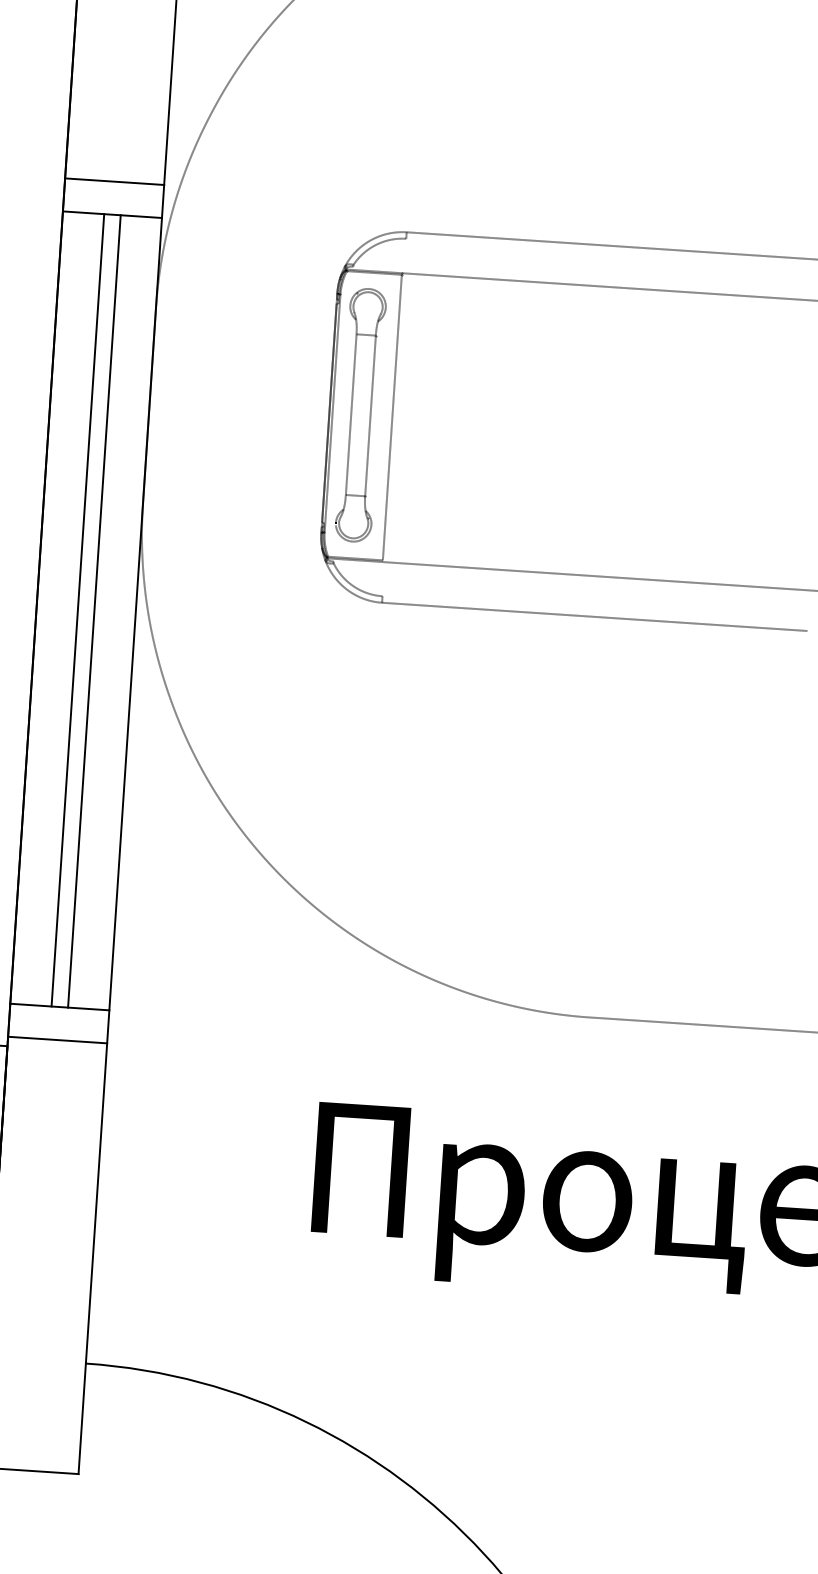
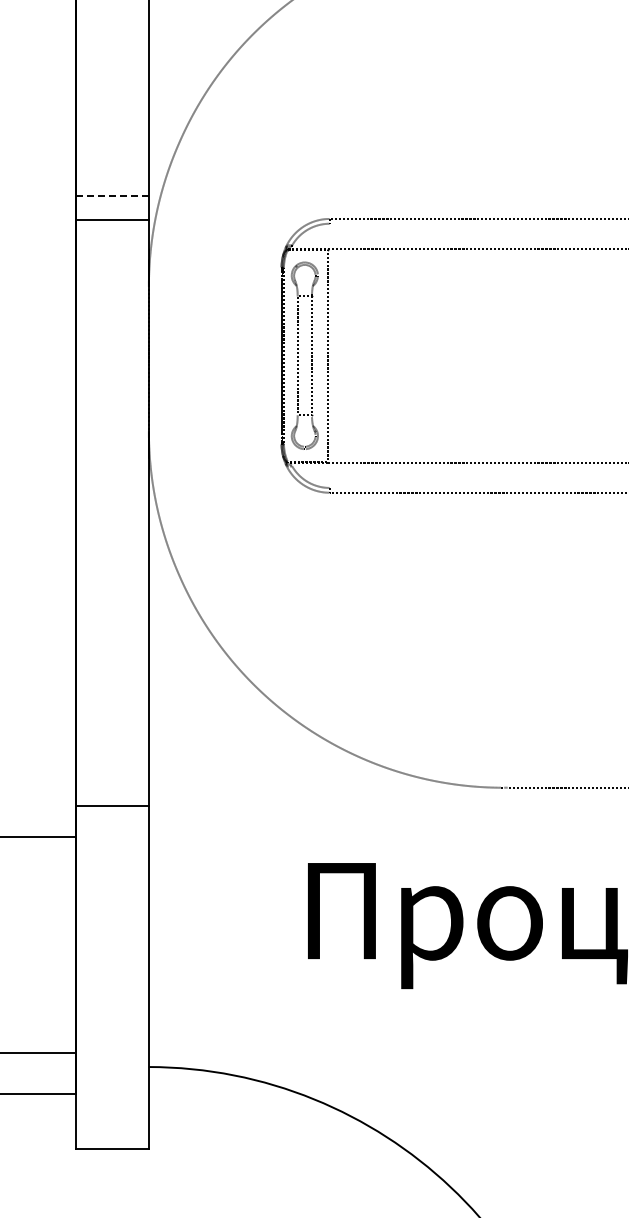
line: (114, 182) -> (112, 196), solid -> dashed
line: (78, 609) -> (106, 512), removed
line: (94, 610) -> (118, 512), removed
line: (56, 1040) -> (111, 830), removed

